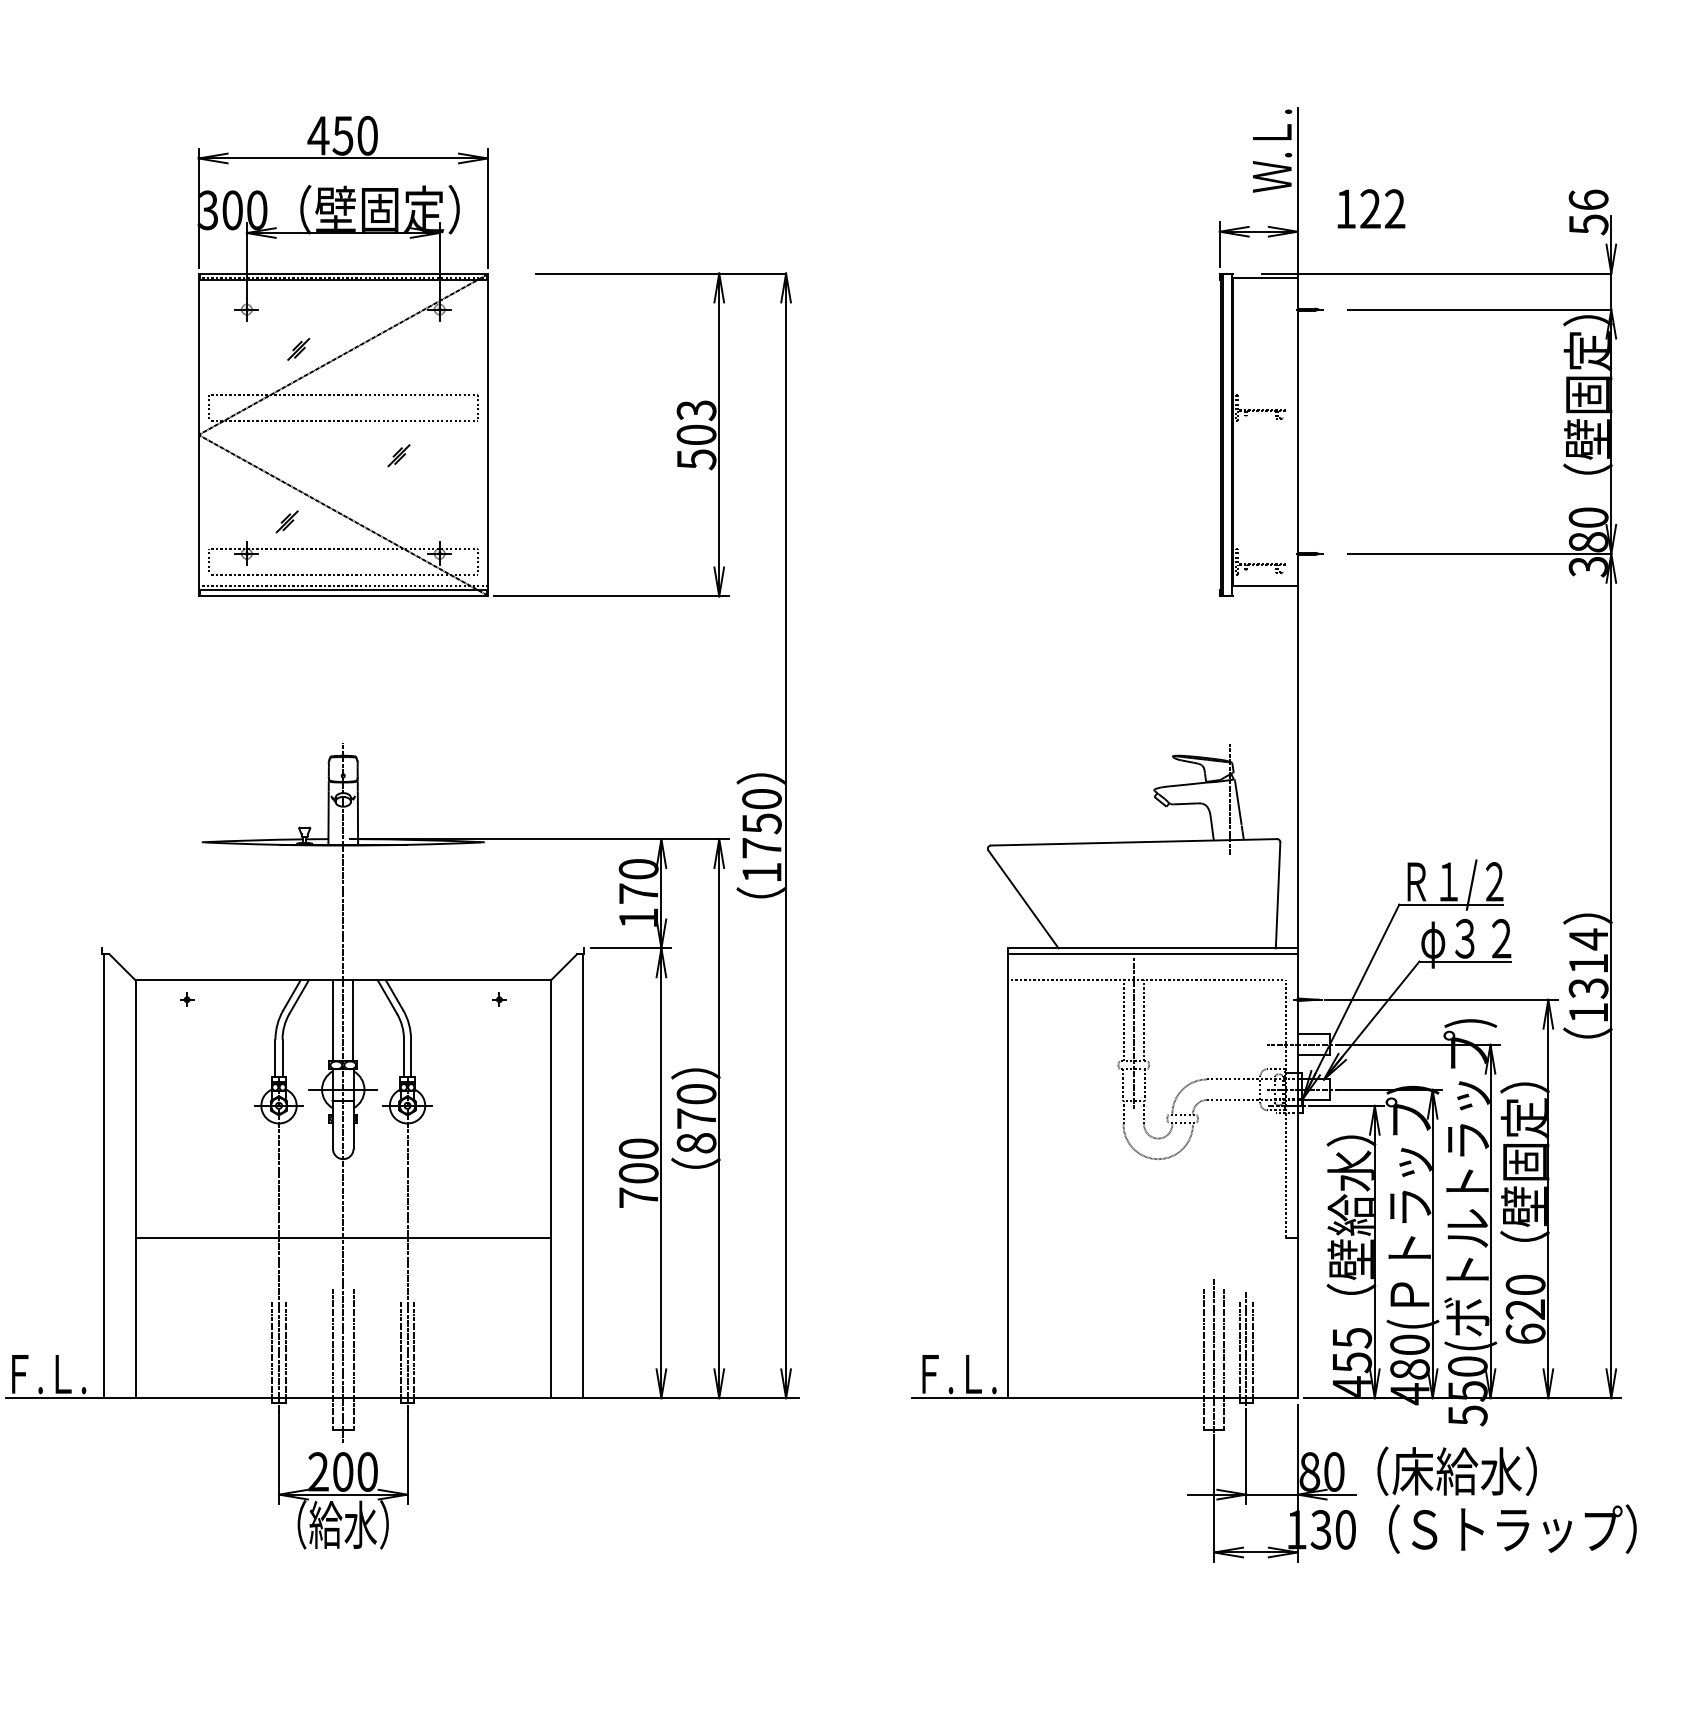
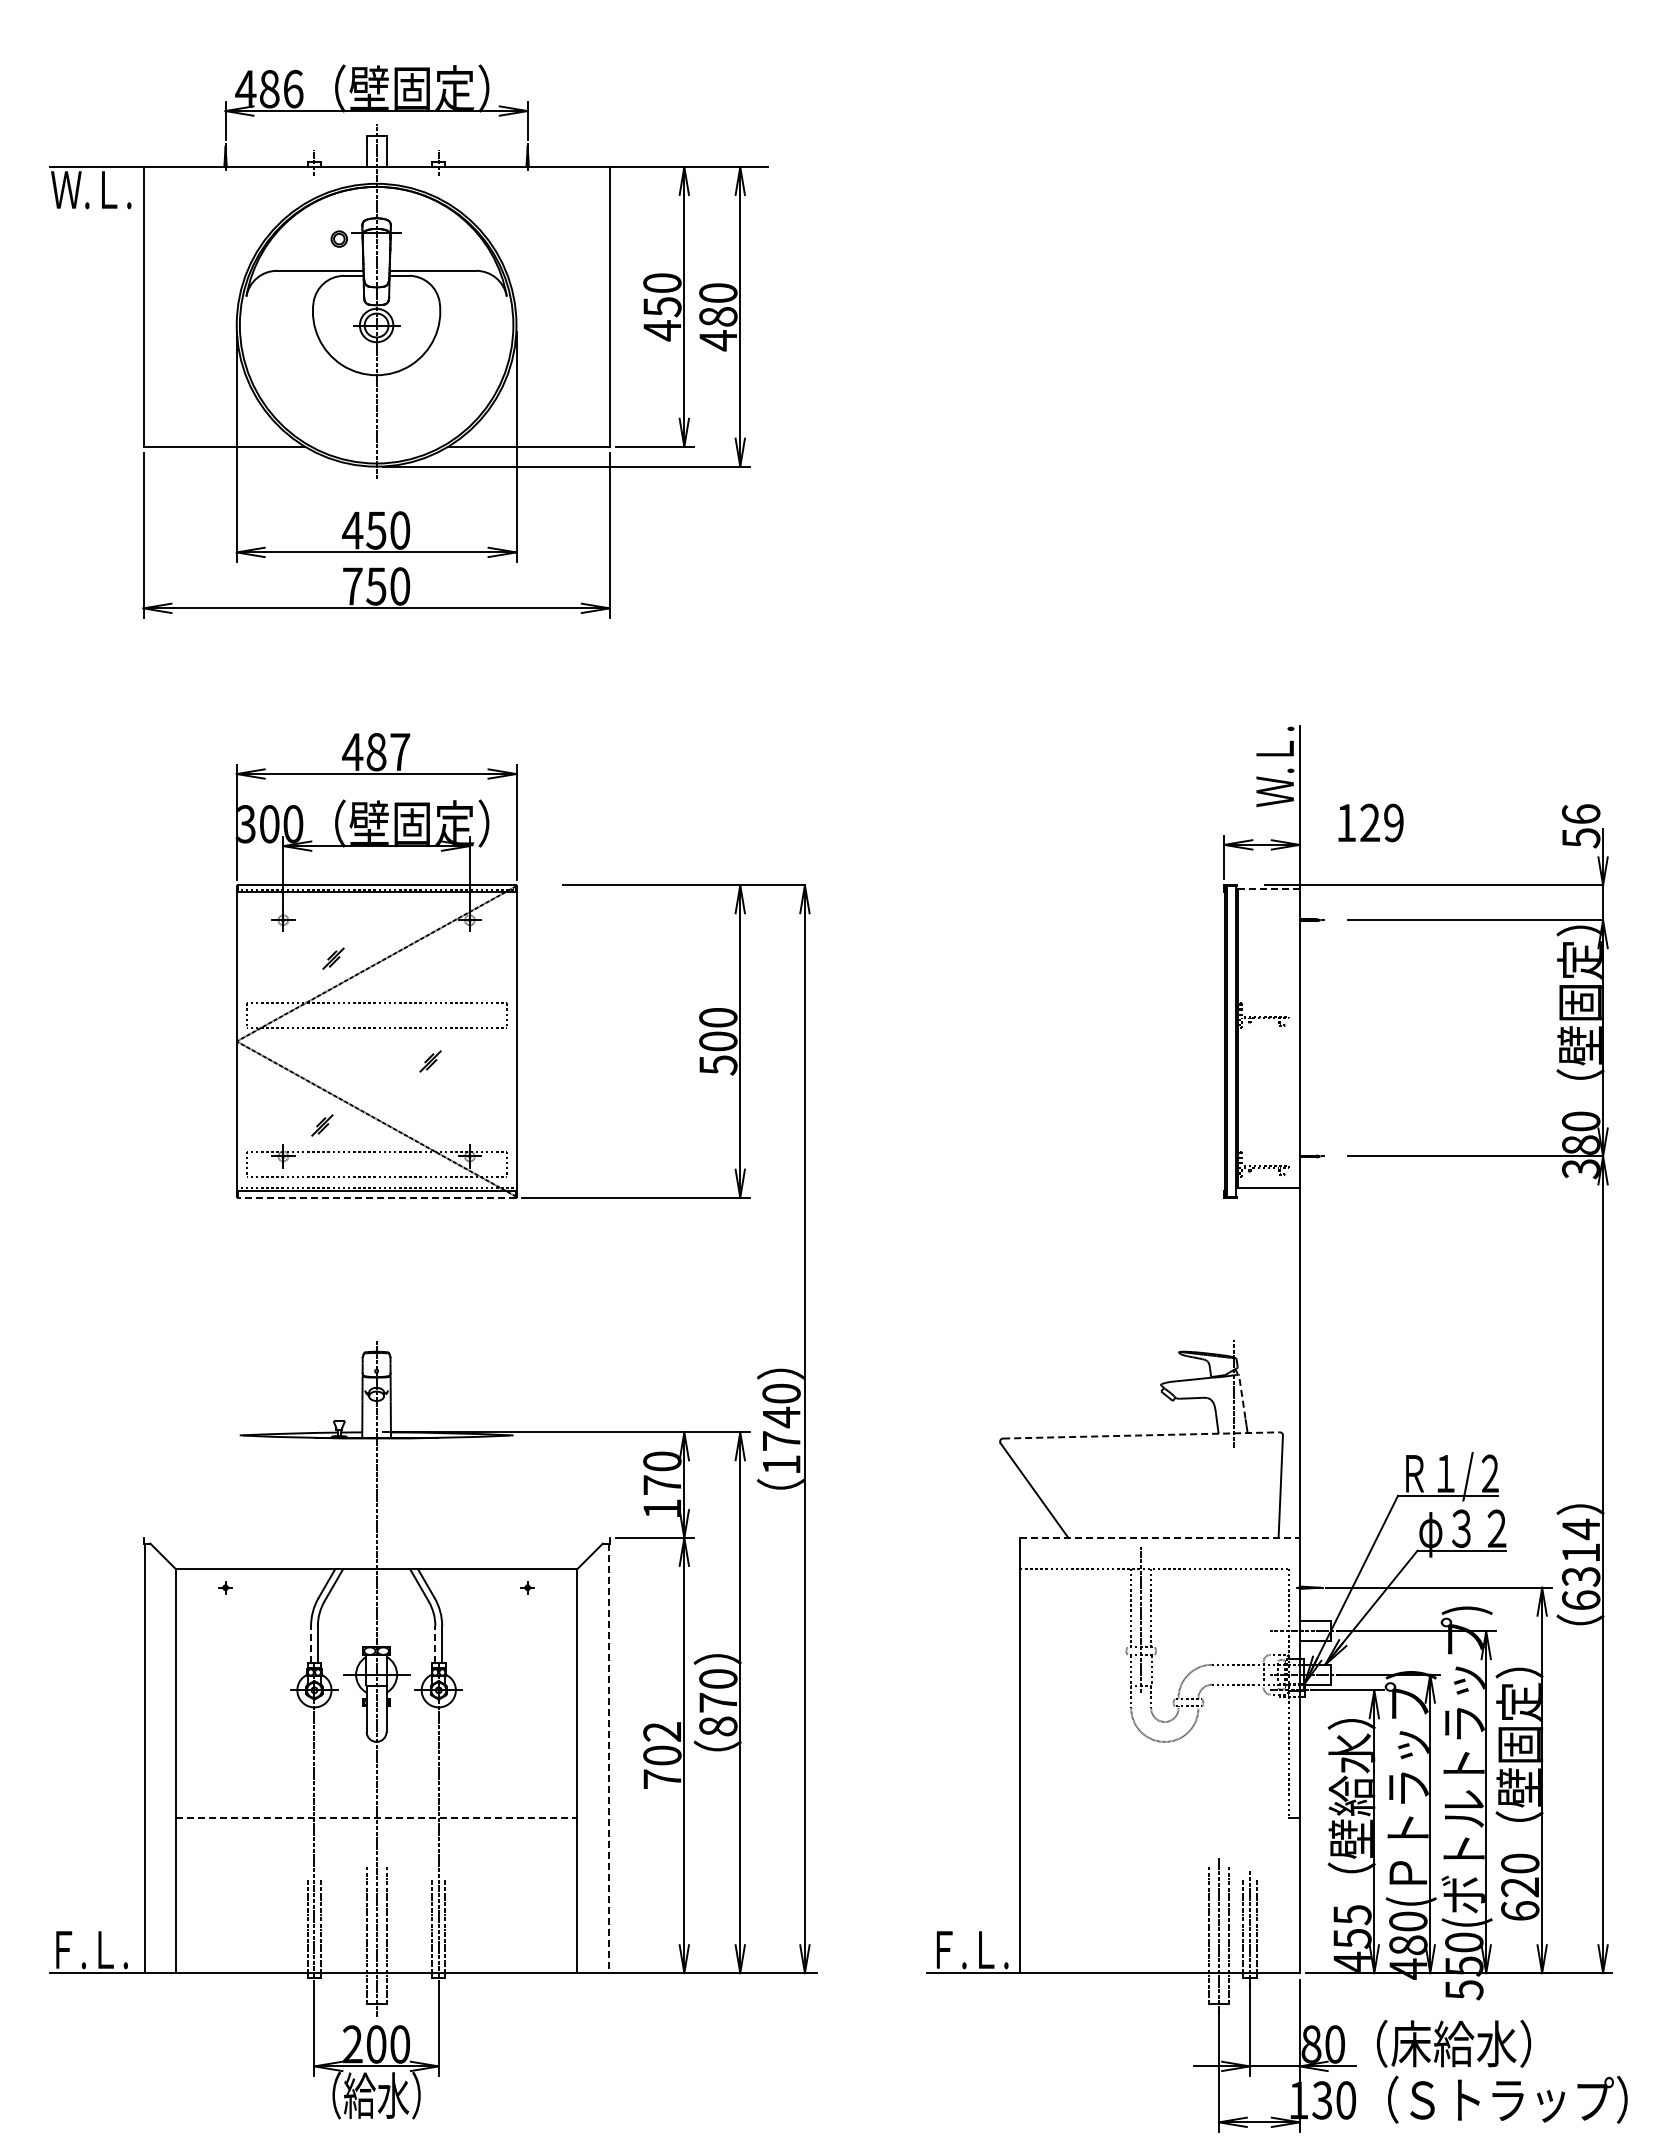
text: (355, 135) -> (388, 751), 450 -> 487
text: (1394, 209) -> (1393, 823), 122 -> 129
line: (1266, 277) -> (1269, 889), solid -> dashed
text: (696, 411) -> (718, 1018), 503 -> 500
line: (343, 596) -> (376, 1197), solid -> dashed
line: (1238, 803) -> (1242, 1397), solid -> dashed
text: (761, 823) -> (781, 1417), 1750 -> 1740
line: (1134, 842) -> (1141, 1435), solid -> dashed
line: (1152, 948) -> (1159, 1538), solid -> dashed
line: (1152, 954) -> (1159, 1543), removed
text: (1588, 1011) -> (1581, 1599), 1314 -> 6314
line: (332, 1021) -> (366, 1608), removed
line: (353, 1021) -> (386, 1608), removed
line: (275, 1057) -> (311, 1643), solid -> dashed
line: (404, 1057) -> (435, 1643), solid -> dashed
text: (638, 1148) -> (662, 1731), 700 -> 702
line: (583, 1176) -> (608, 1758), solid -> dashed
line: (343, 1237) -> (376, 1817), solid -> dashed

